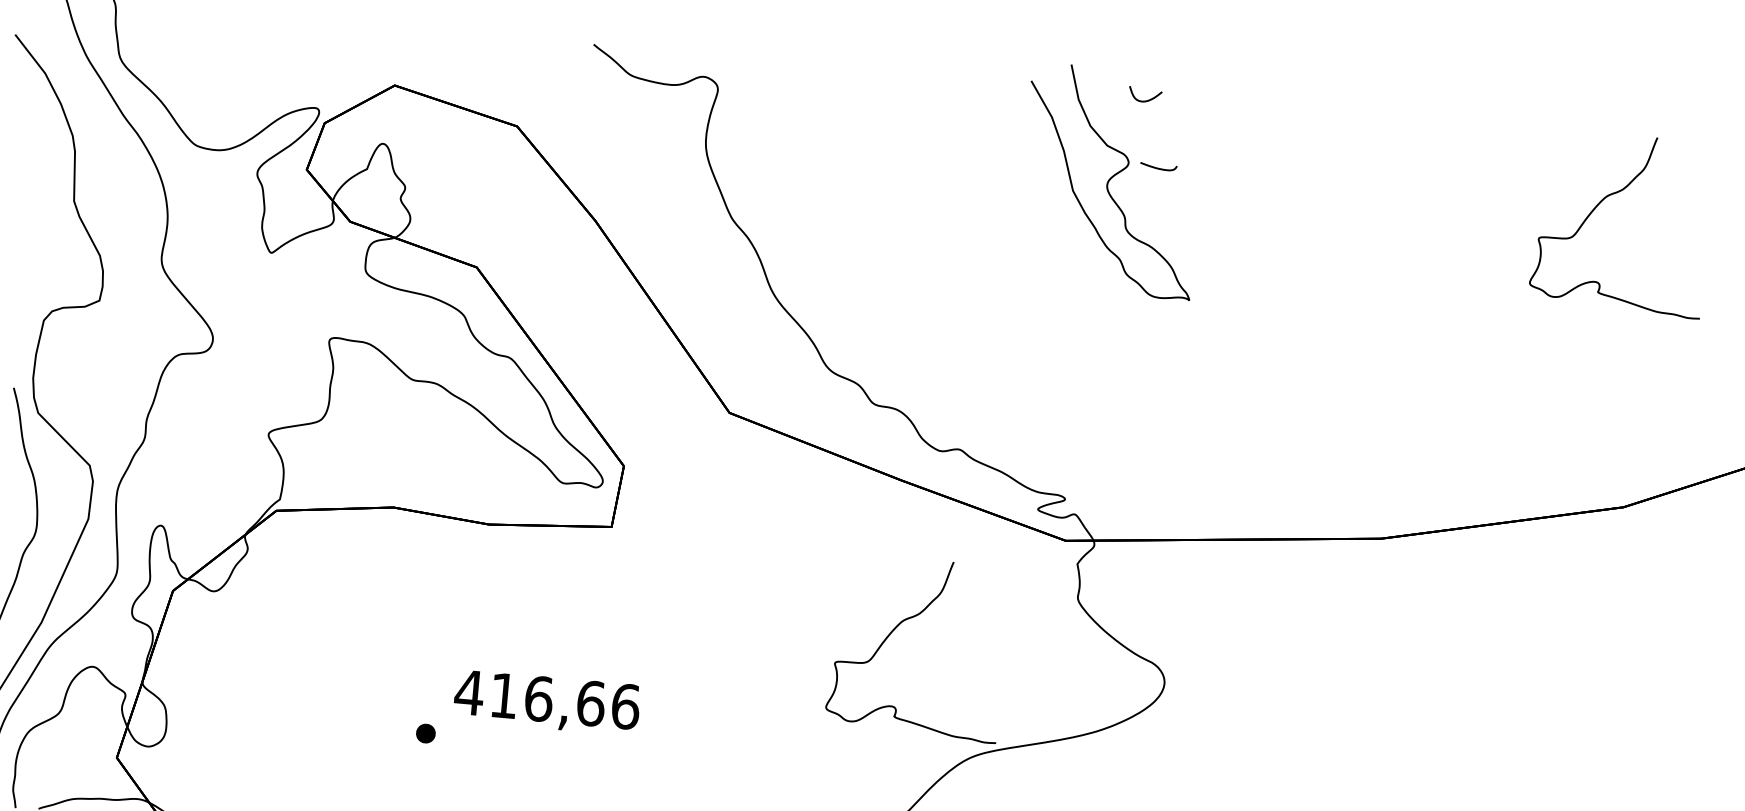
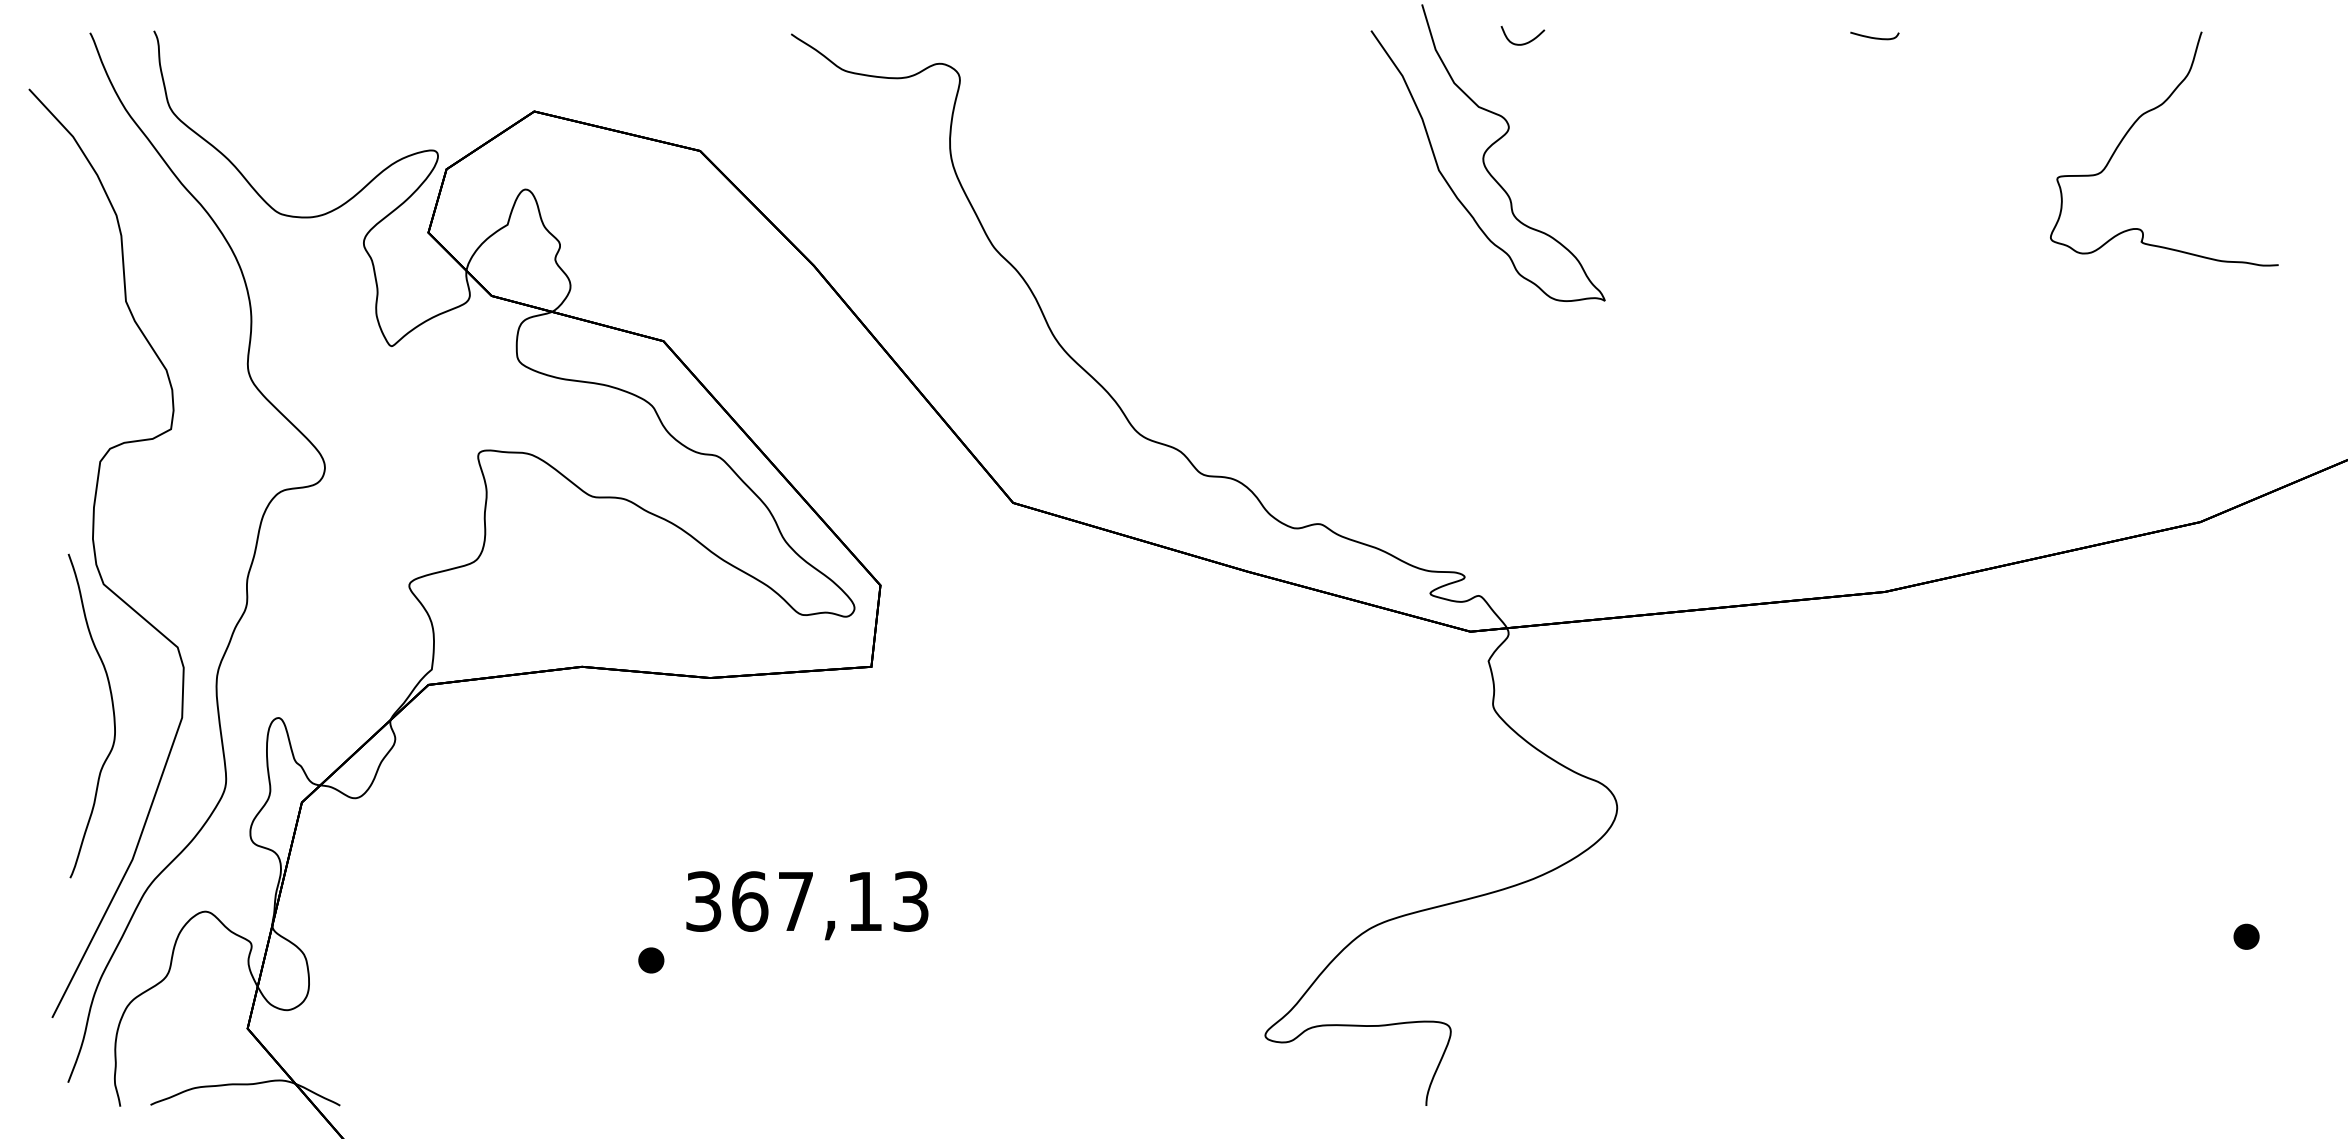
curve: (1158, 168) -> (1874, 37), moved
curve: (899, 625) -> (1261, 762), removed
text: (546, 699) -> (806, 901), 416,66 -> 367,13

